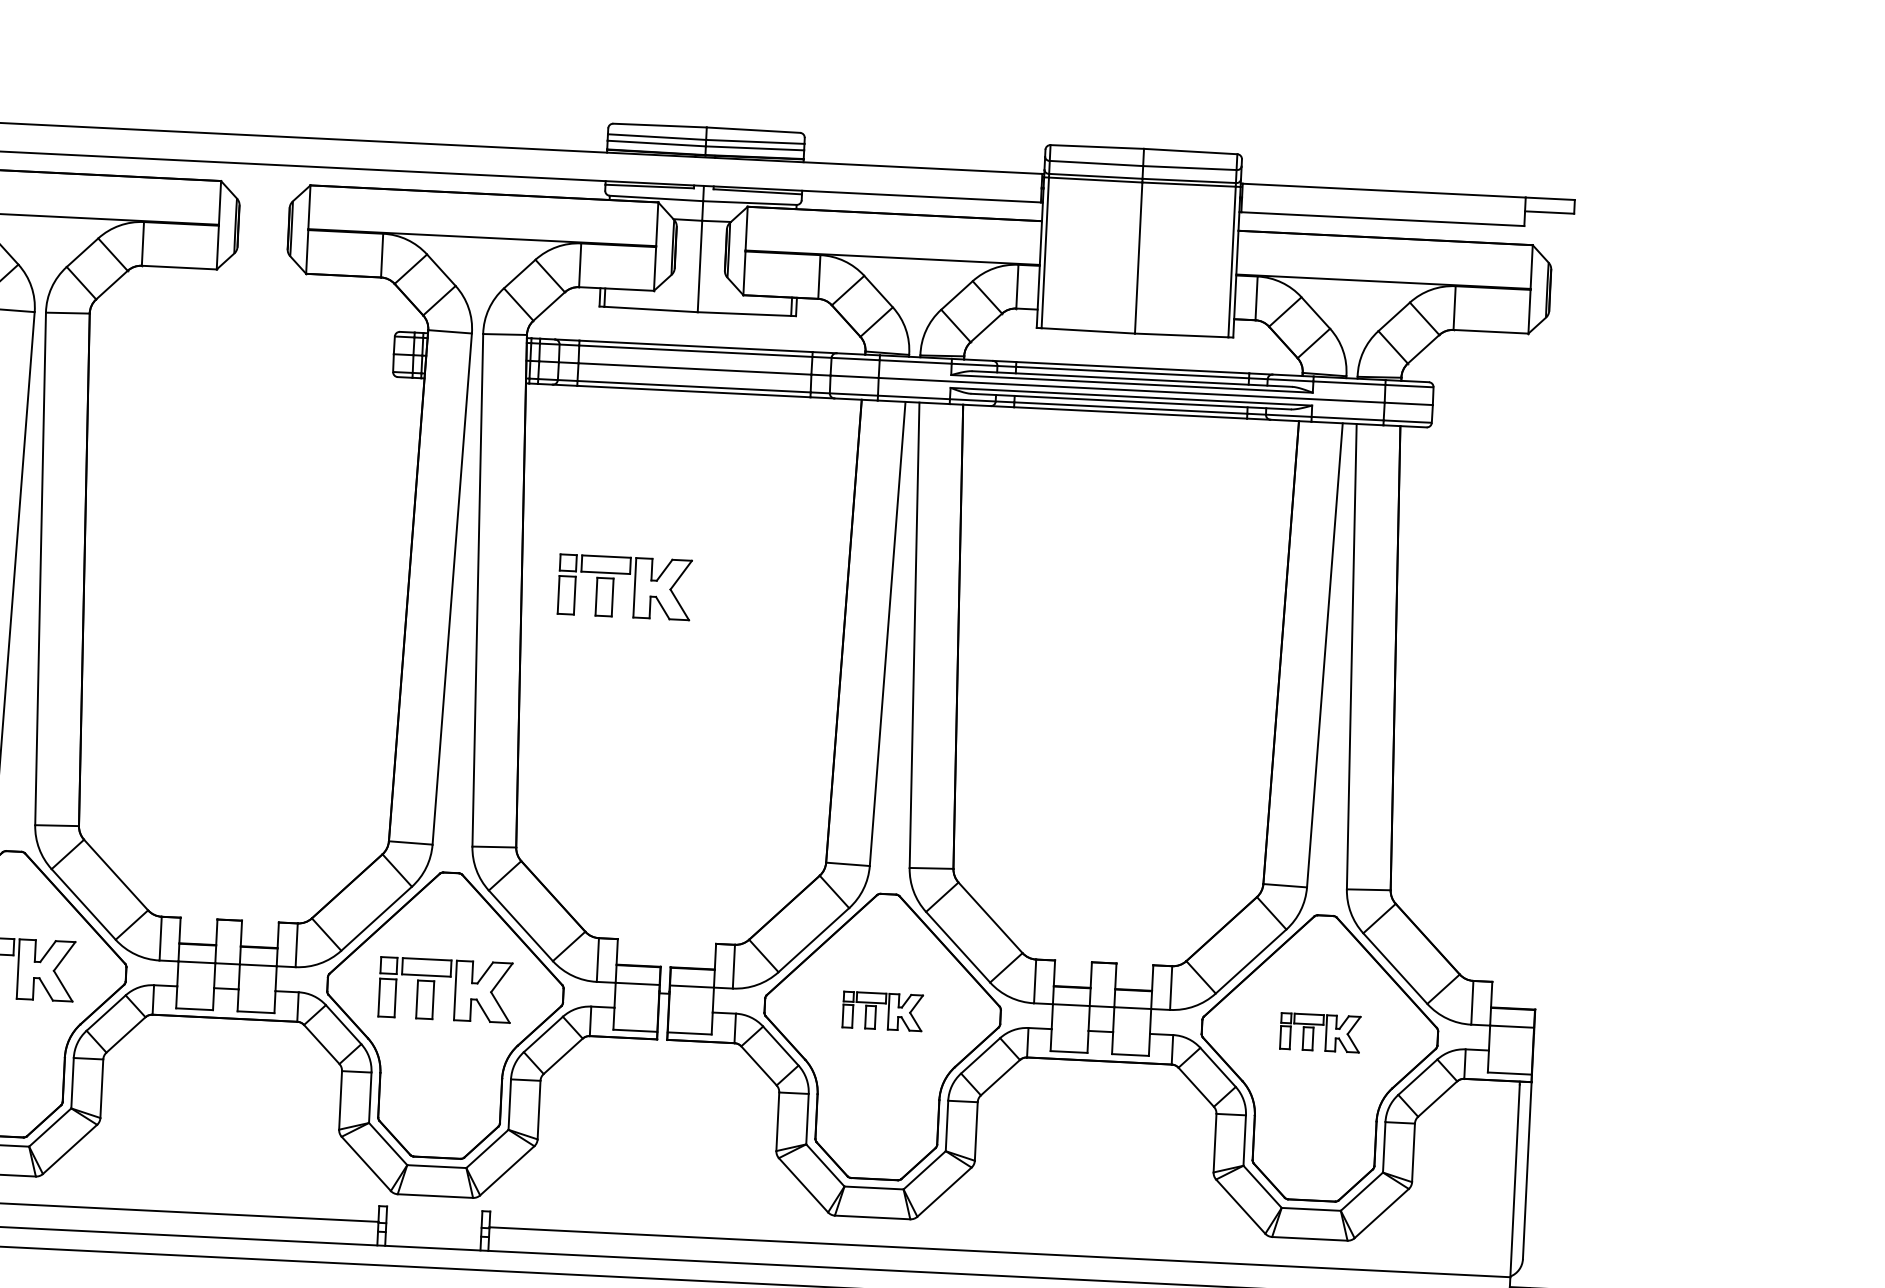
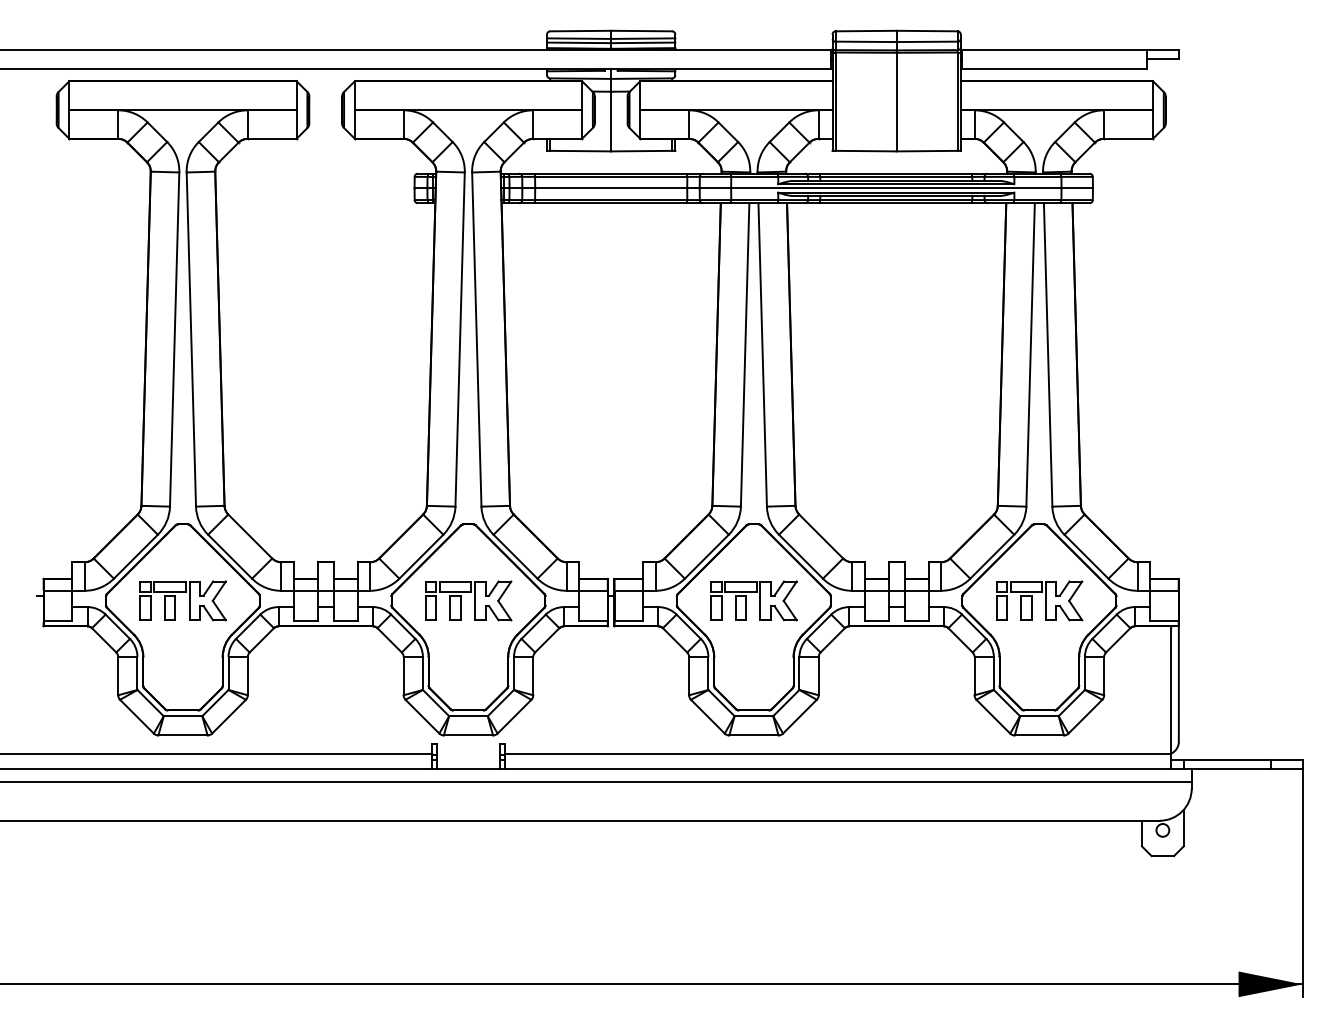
part: (624, 586) -> (572, 332), removed
part: (882, 1010) -> (753, 600), size x1.67
part: (1320, 1032) -> (1039, 600), size x1.67

